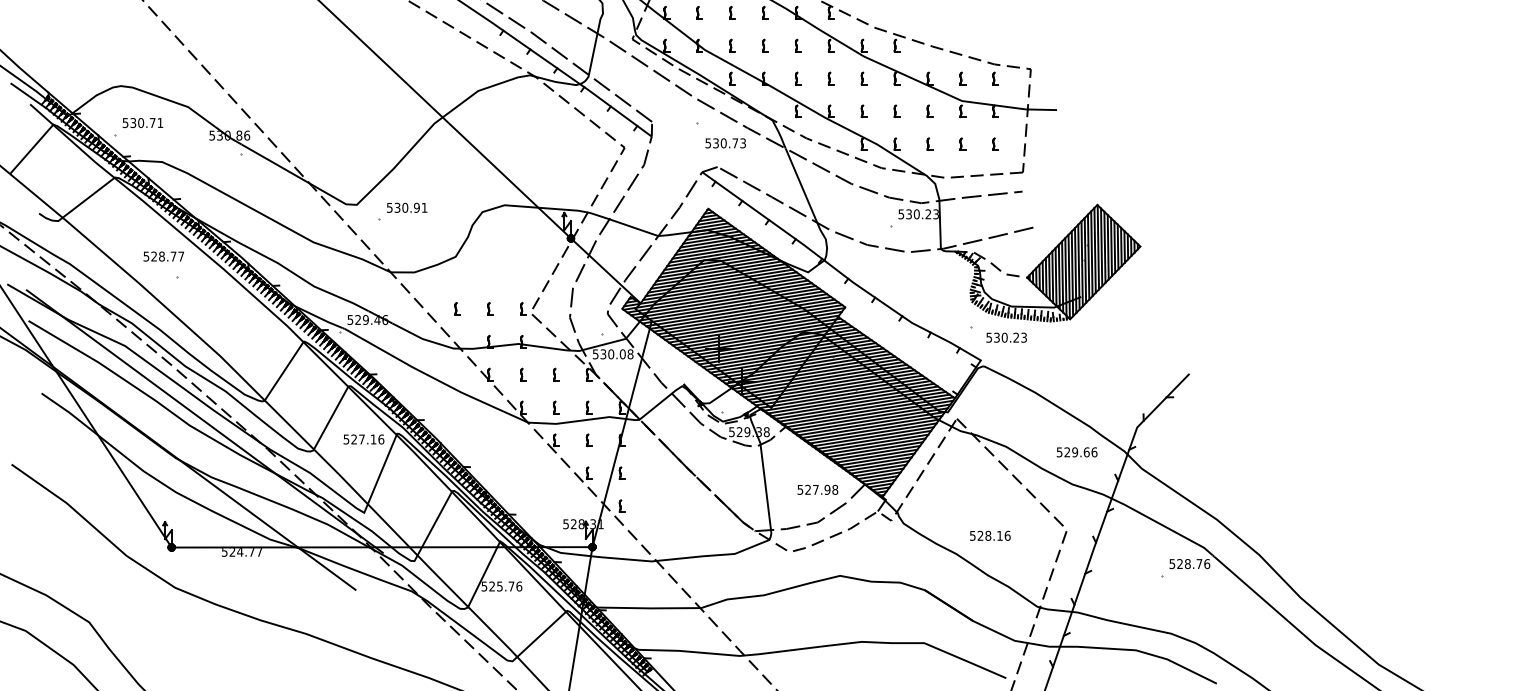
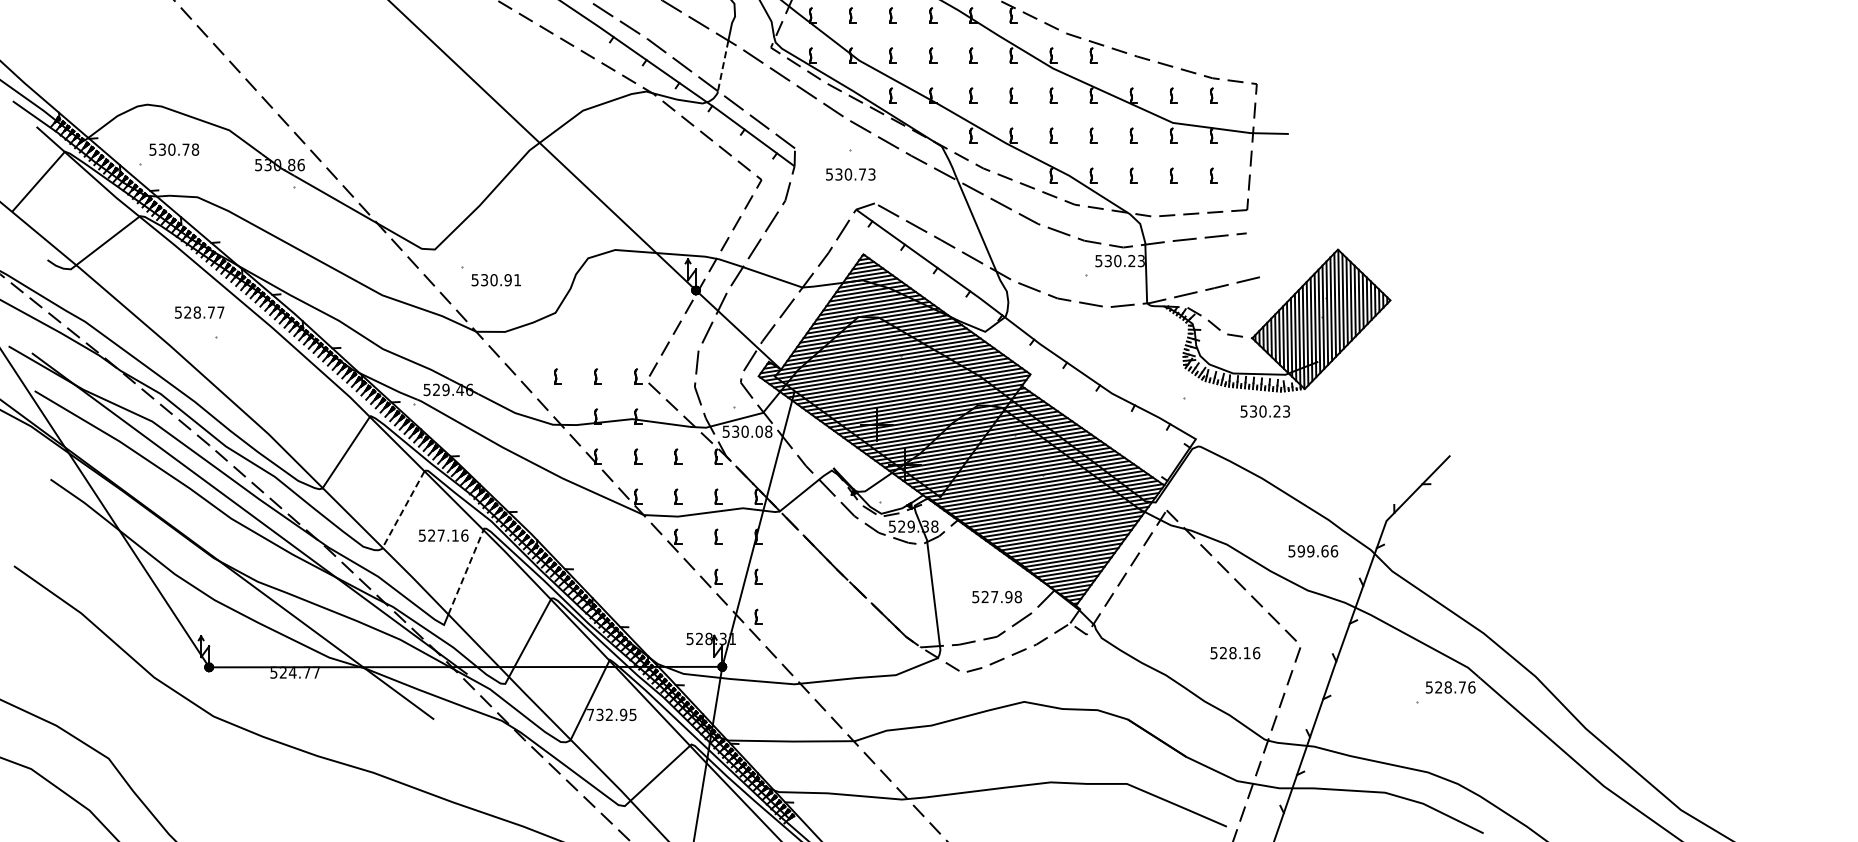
line: (593, 53) -> (723, 65), solid -> dashed
text: (160, 122) -> (195, 149), 530.71 -> 530.78
text: (725, 143) -> (850, 174), moved
text: (406, 208) -> (495, 280), moved
text: (1006, 337) -> (1265, 411), moved
line: (331, 418) -> (403, 509), solid -> dashed
text: (1067, 452) -> (1301, 551), 529.66 -> 599.66
line: (381, 469) -> (465, 572), solid -> dashed
text: (990, 536) -> (1235, 653), moved
text: (501, 586) -> (611, 714), 525.76 -> 732.95

